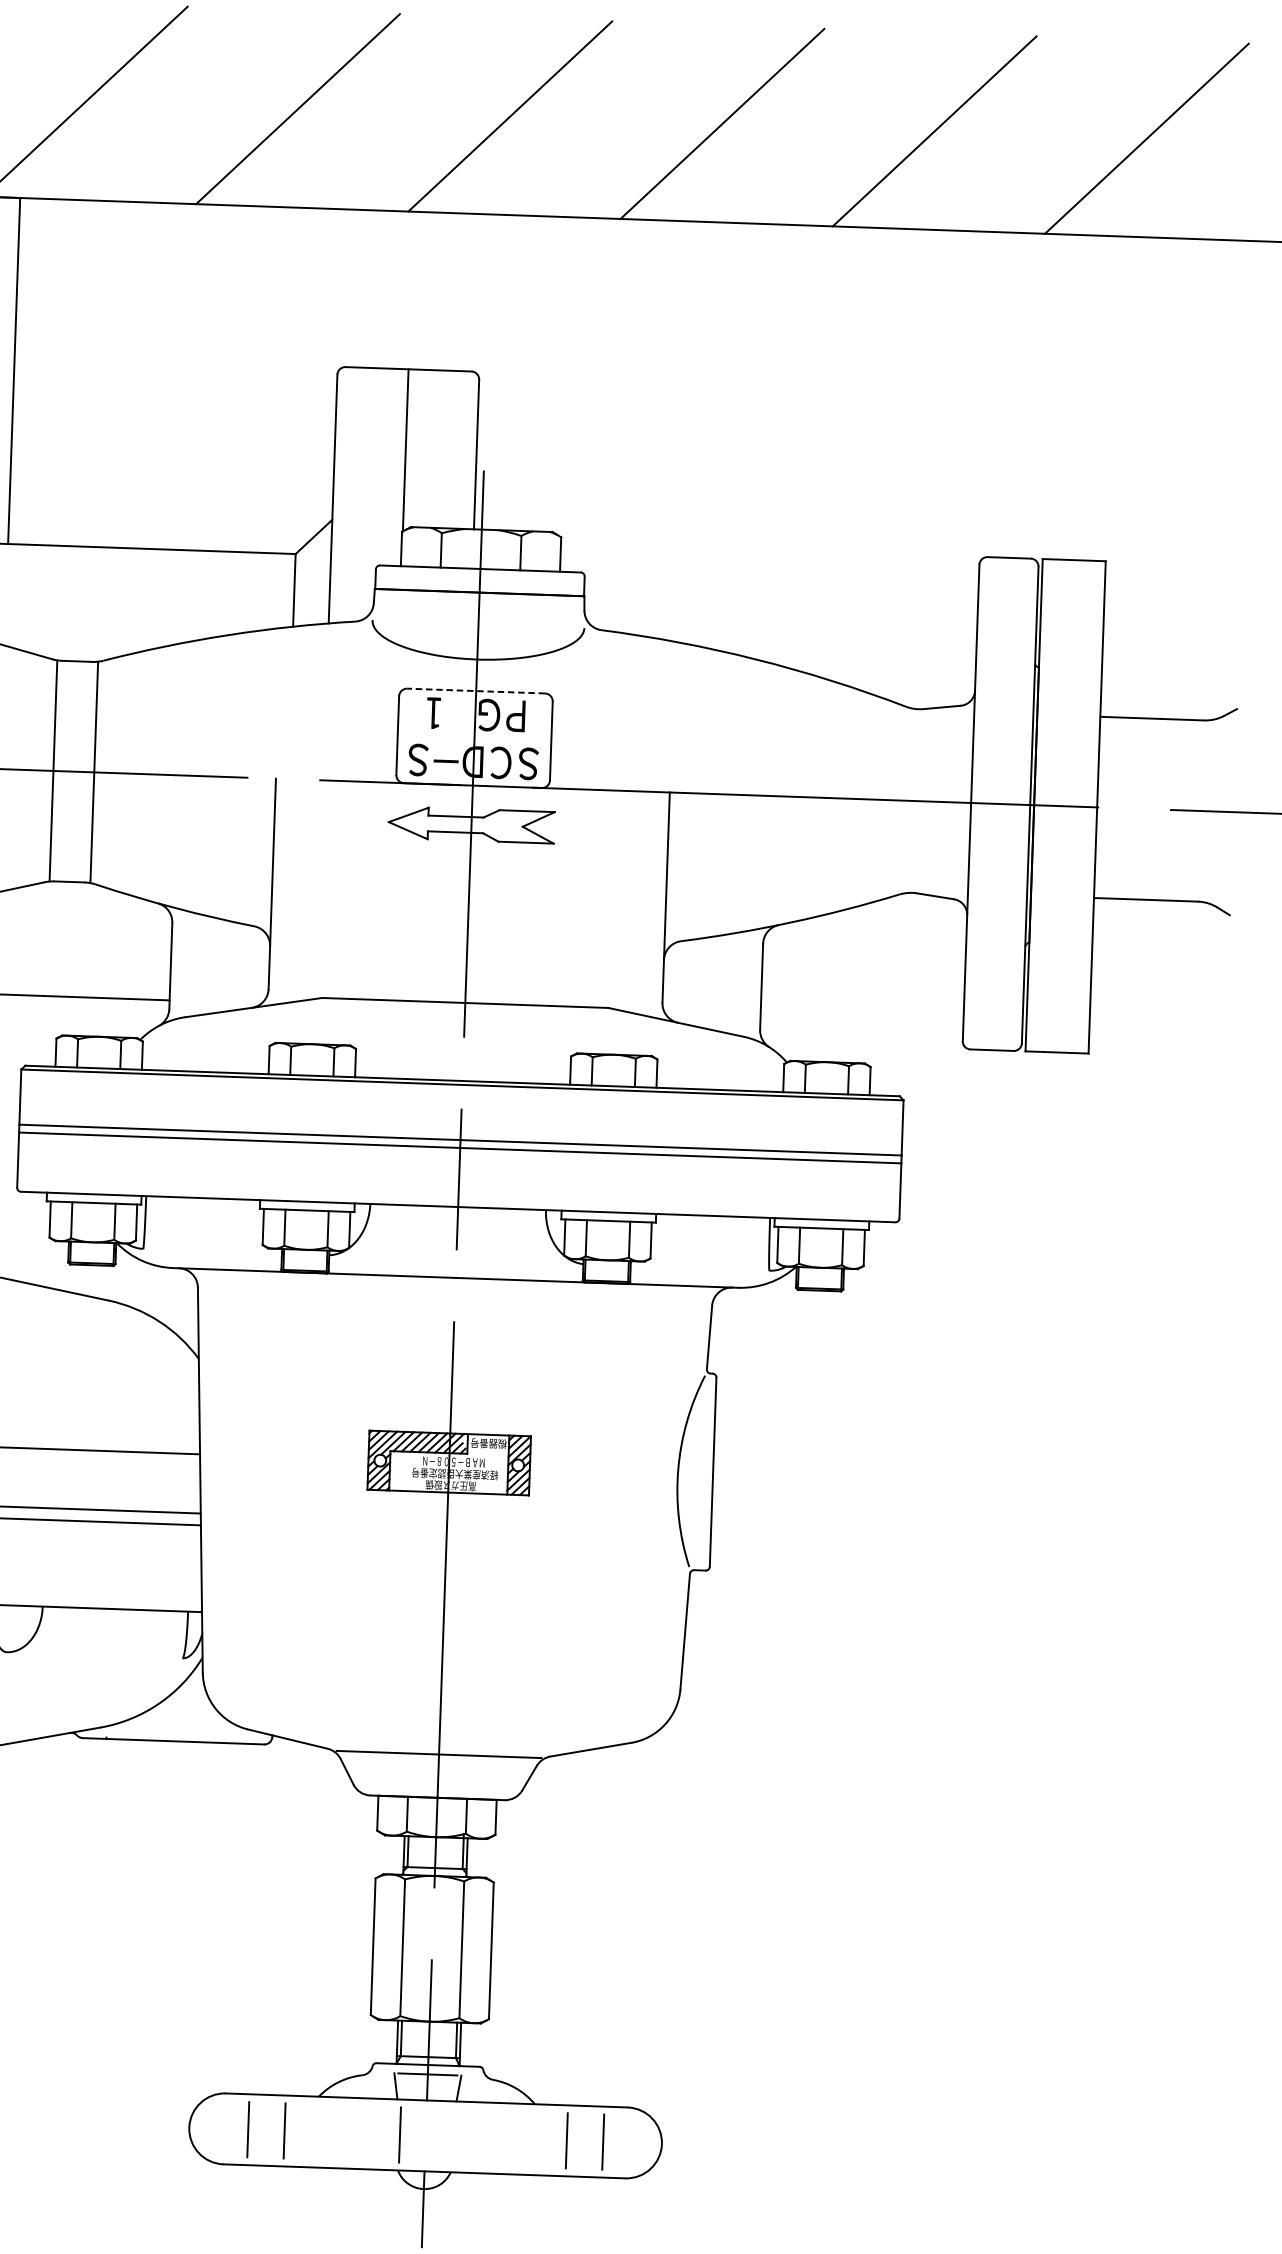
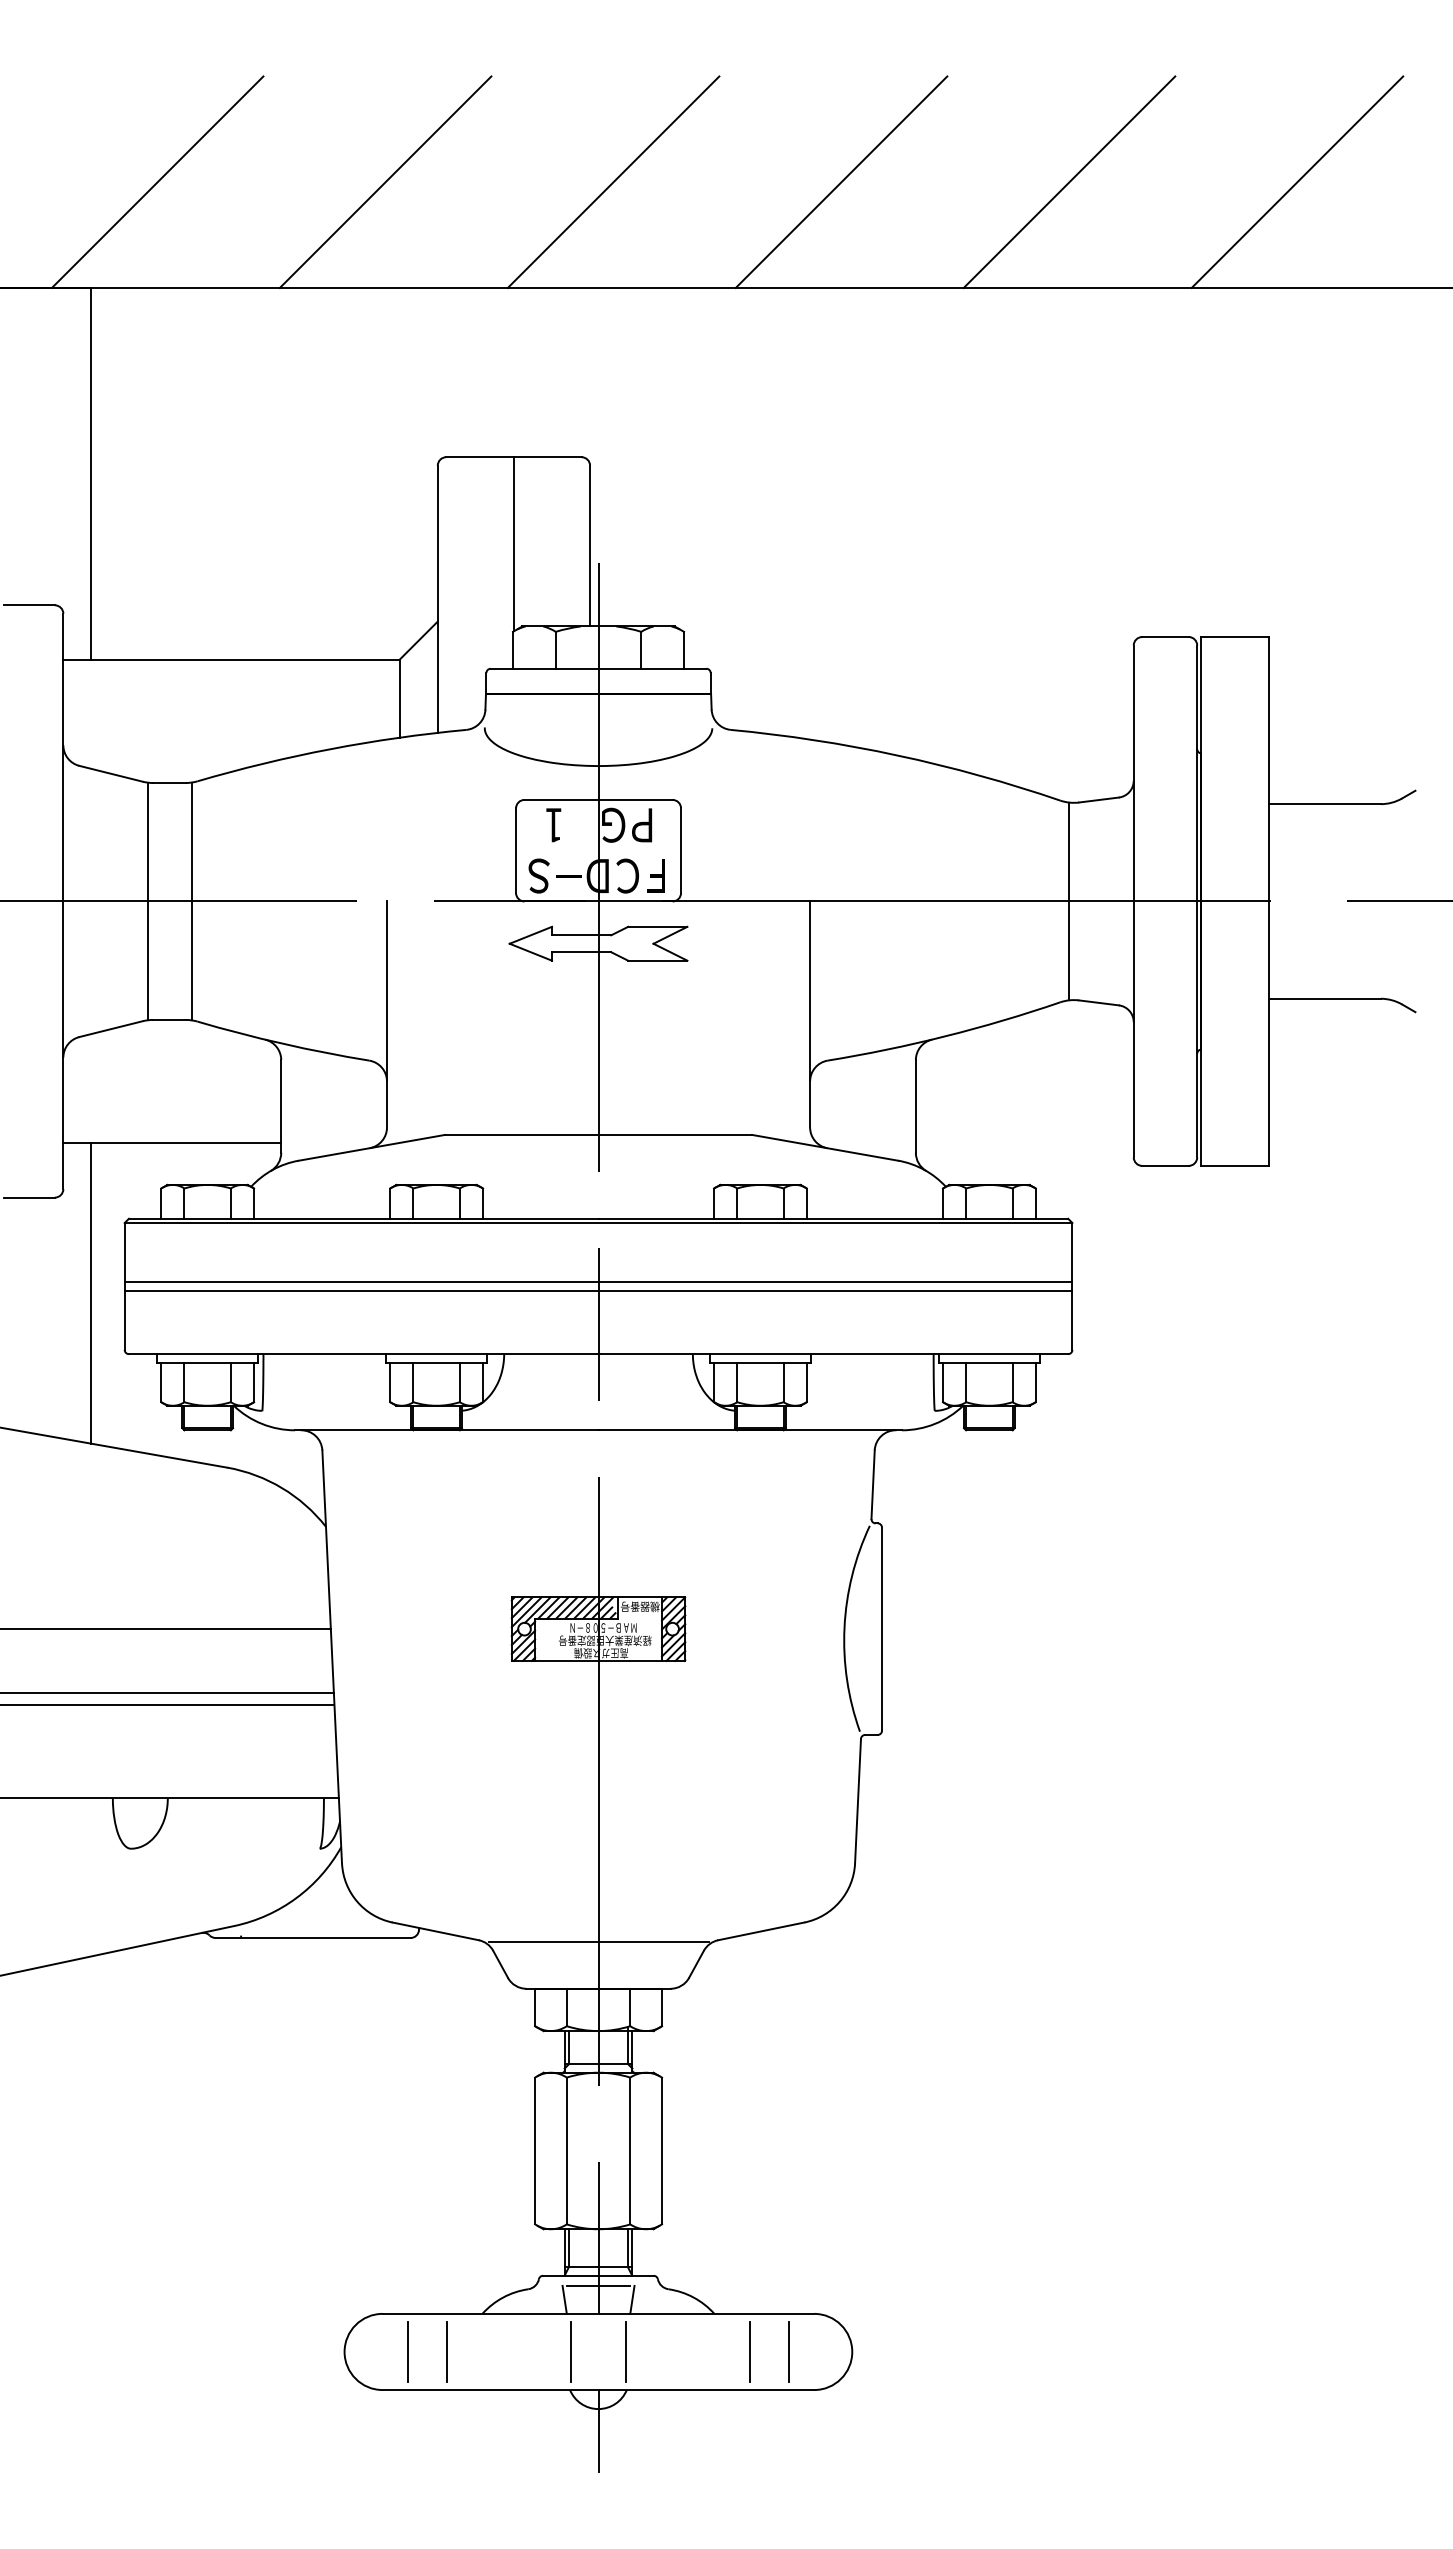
line: (476, 690) -> (598, 799), dashed -> solid
text: (528, 763) -> (657, 875), Ｓ -> Ｆ
line: (911, 800) -> (1069, 901), added
line: (451, 2136) -> (626, 2351), added

